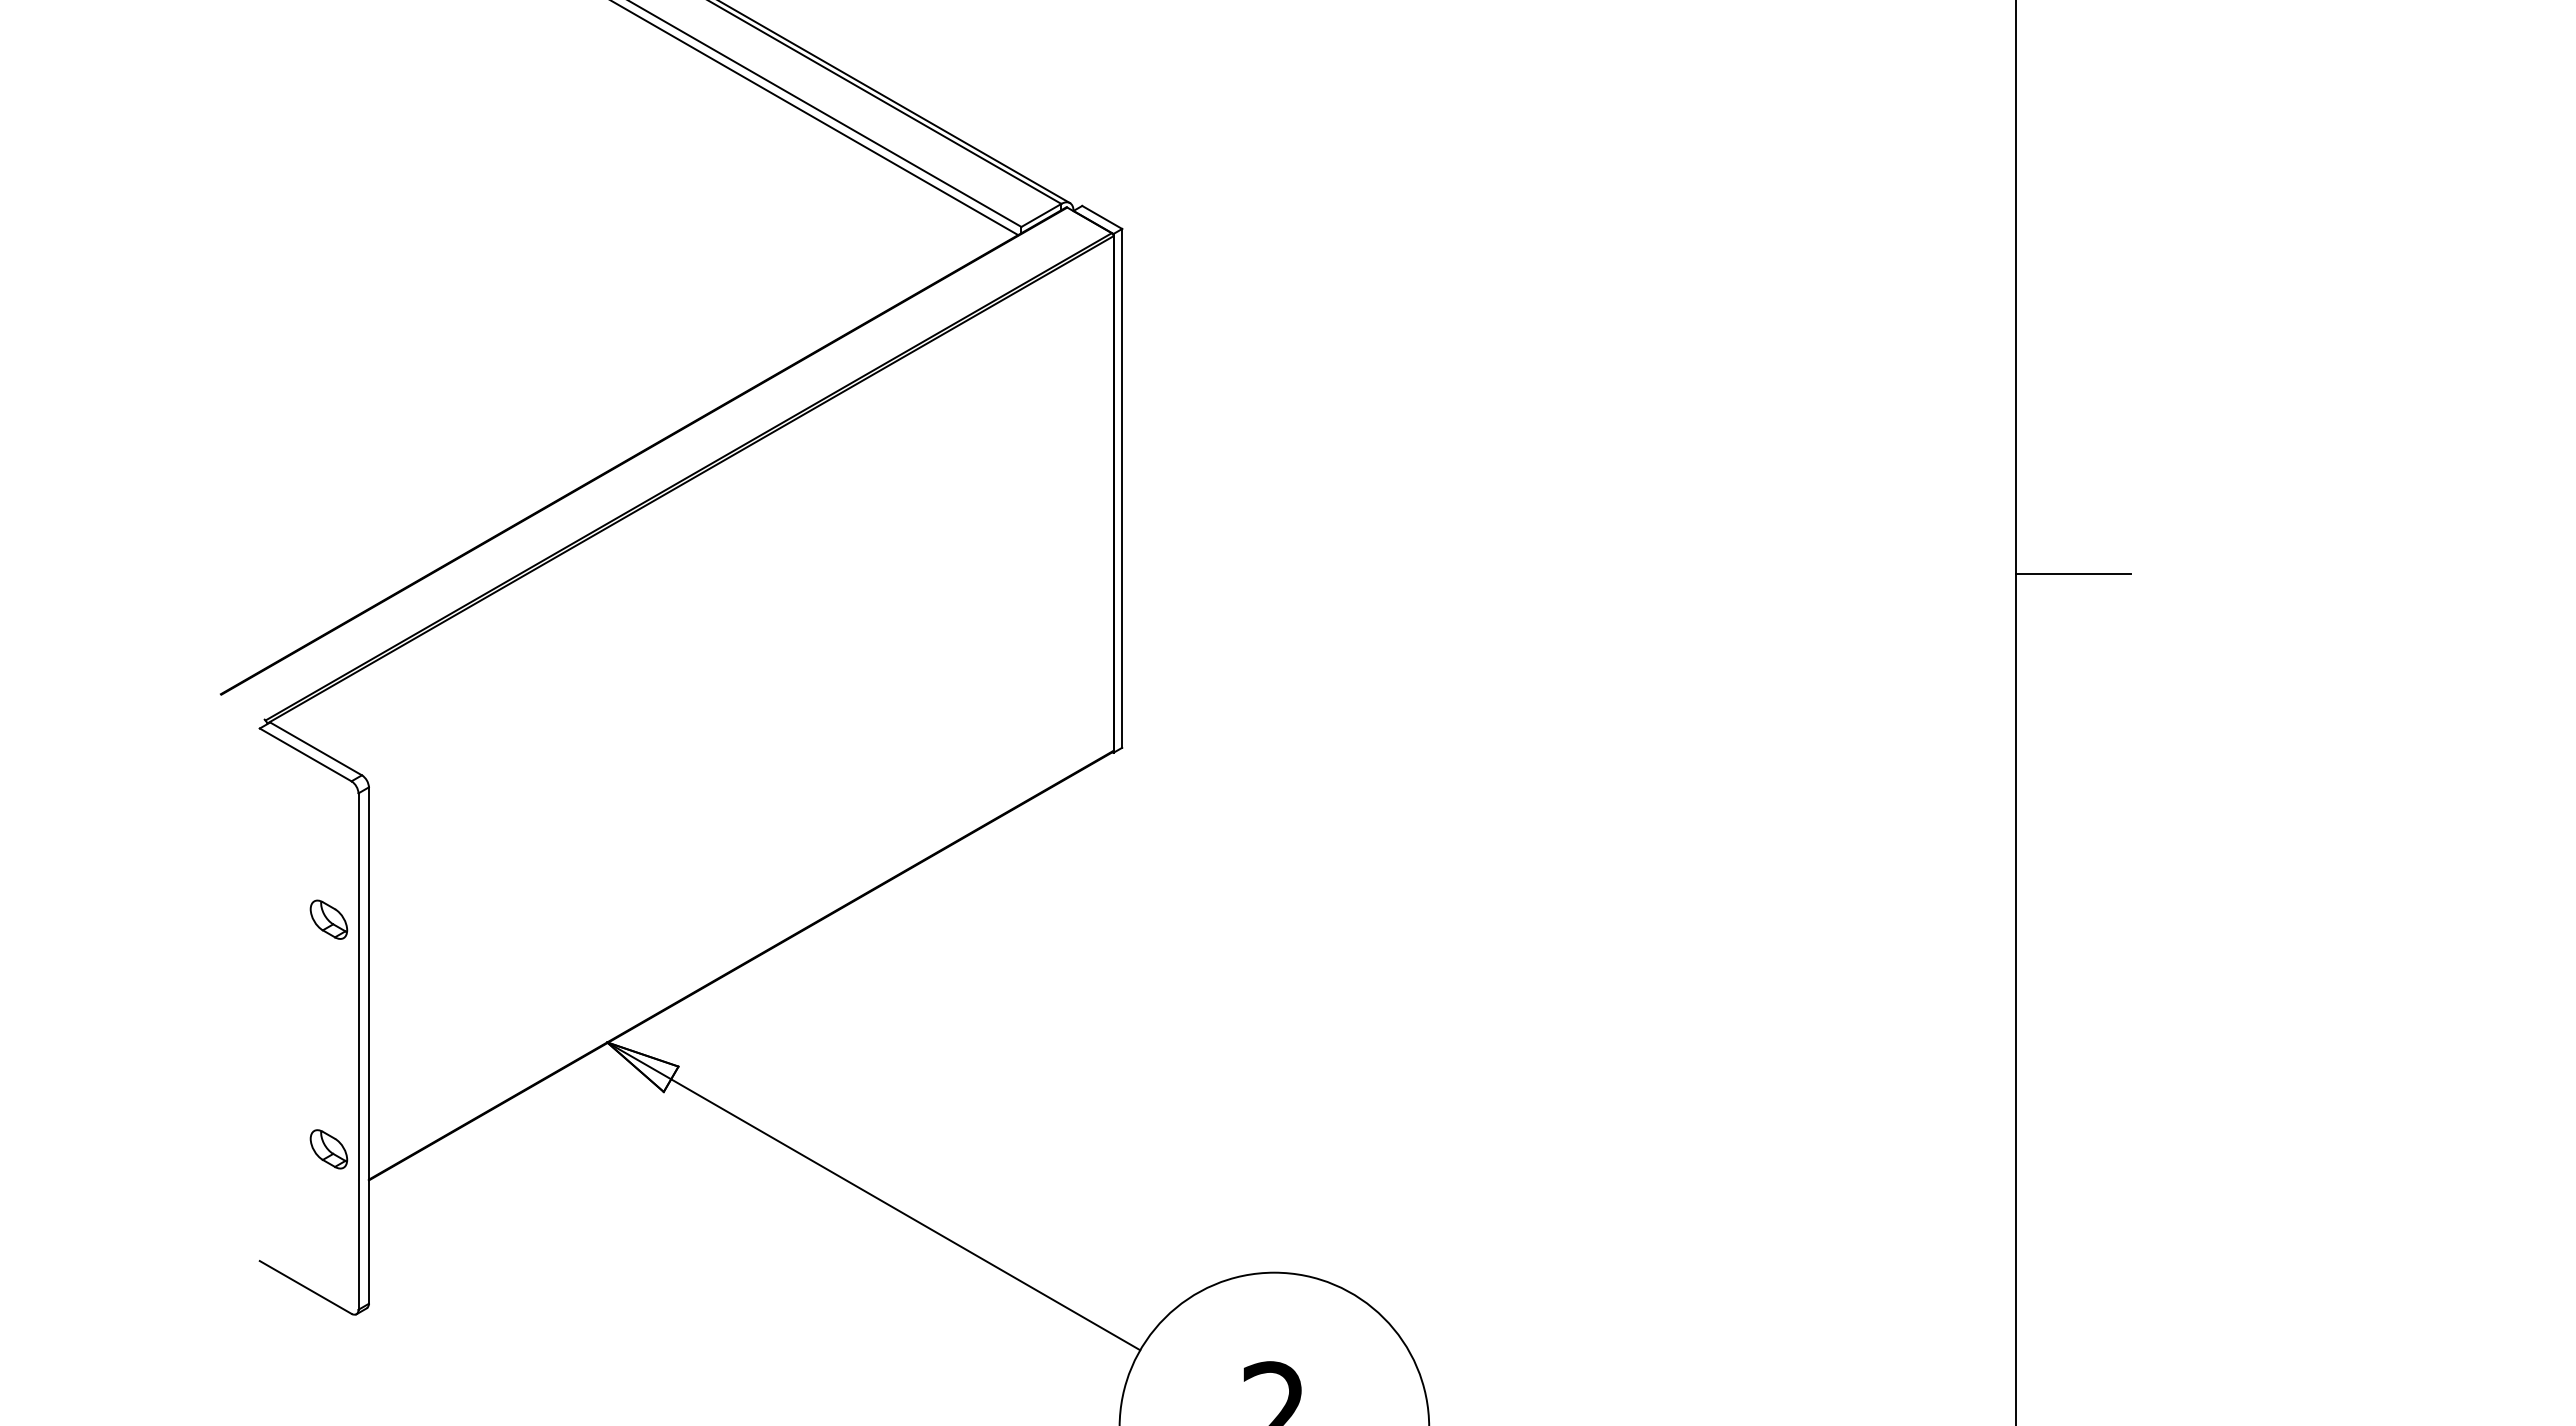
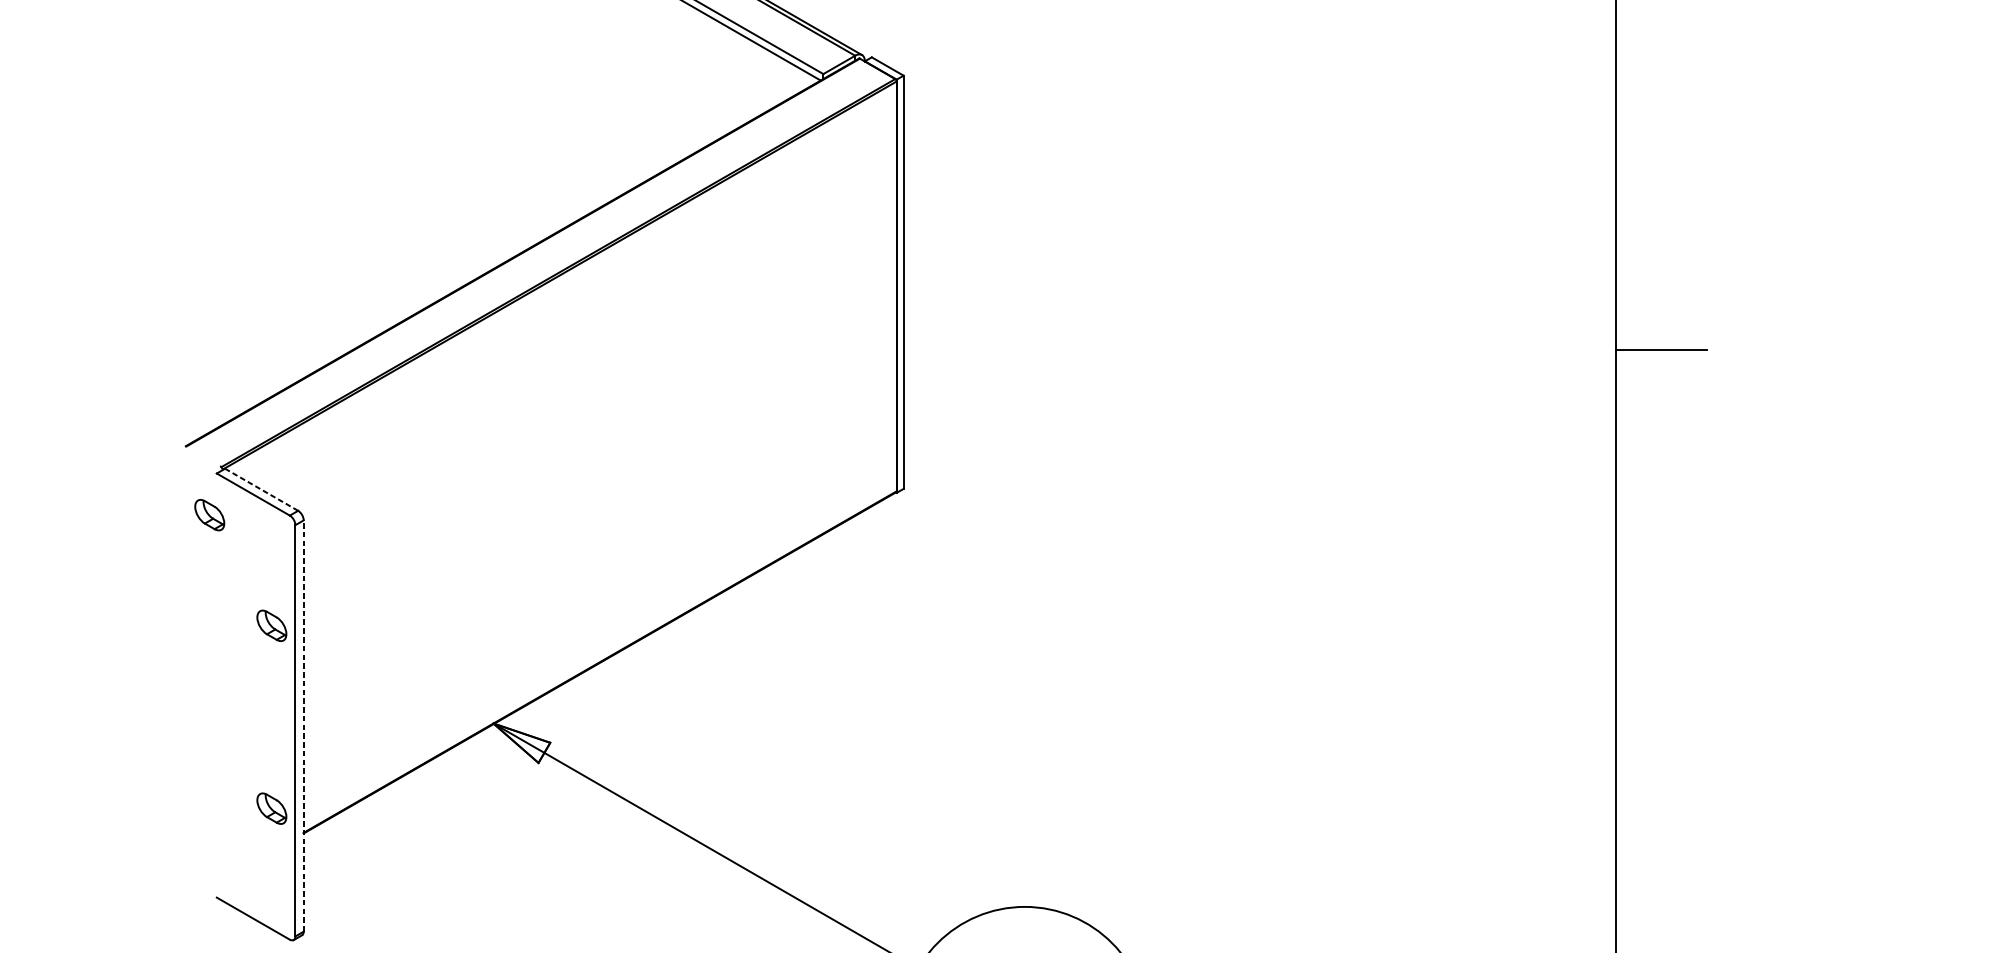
line: (316, 748) -> (261, 489), solid -> dashed
part: (250, 780) -> (209, 514), added
line: (368, 1045) -> (303, 725), solid -> dashed

